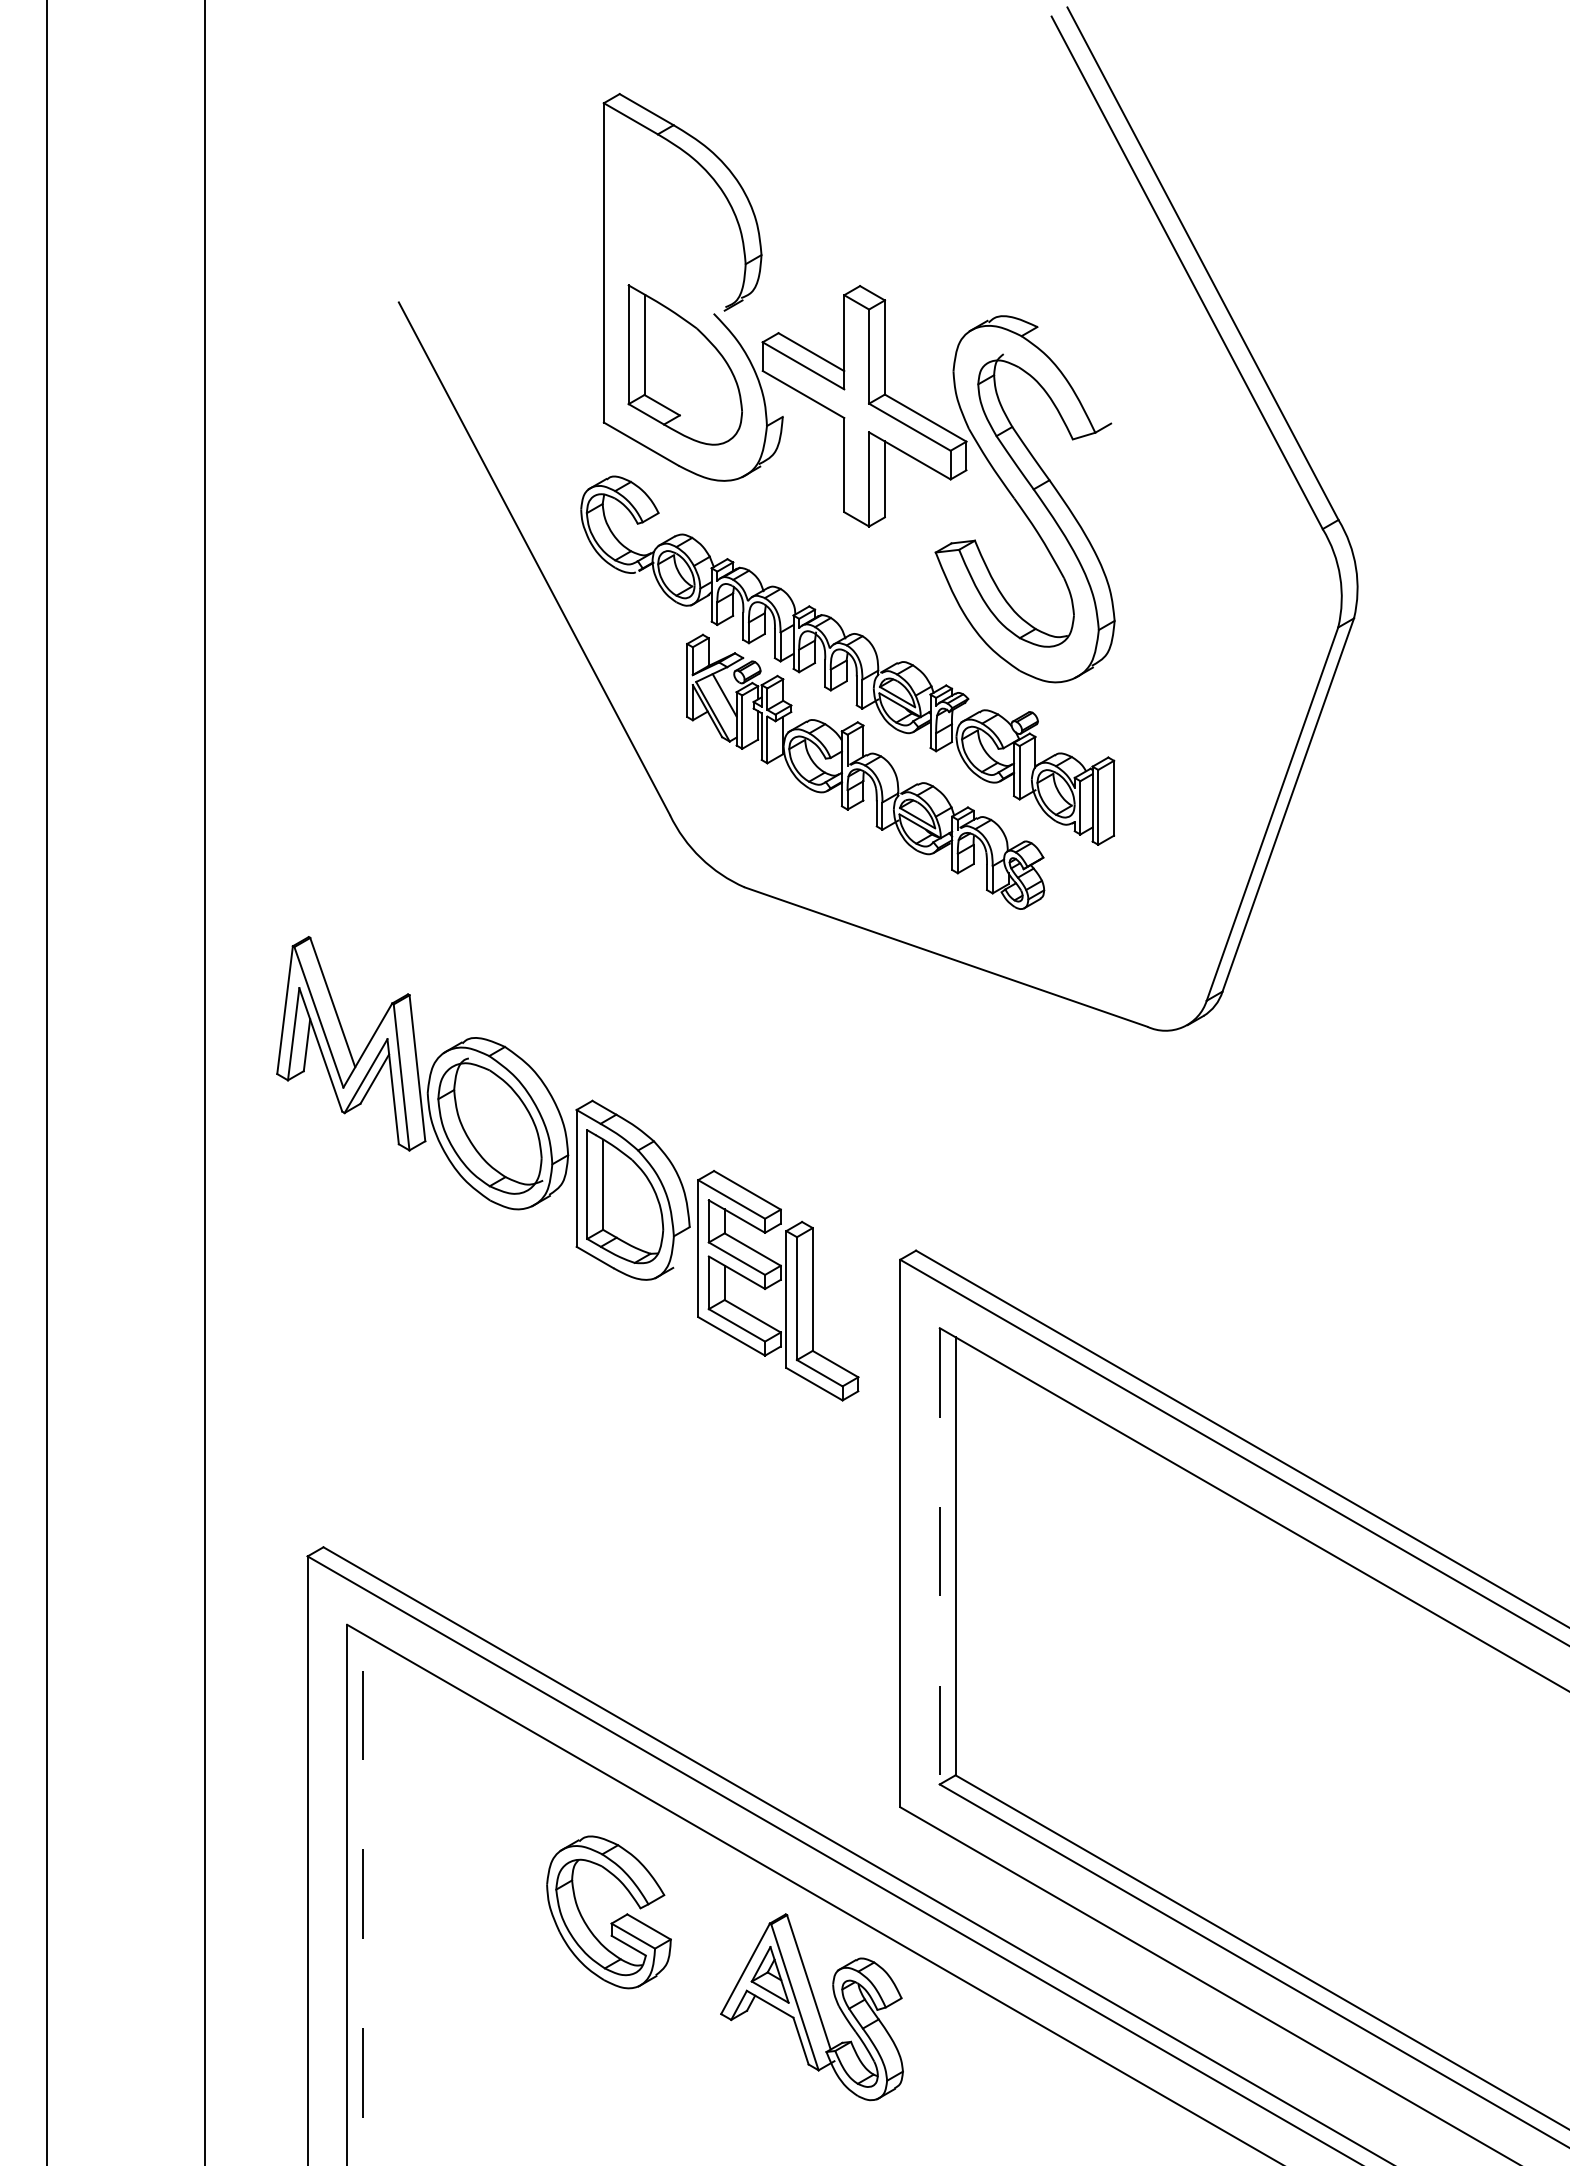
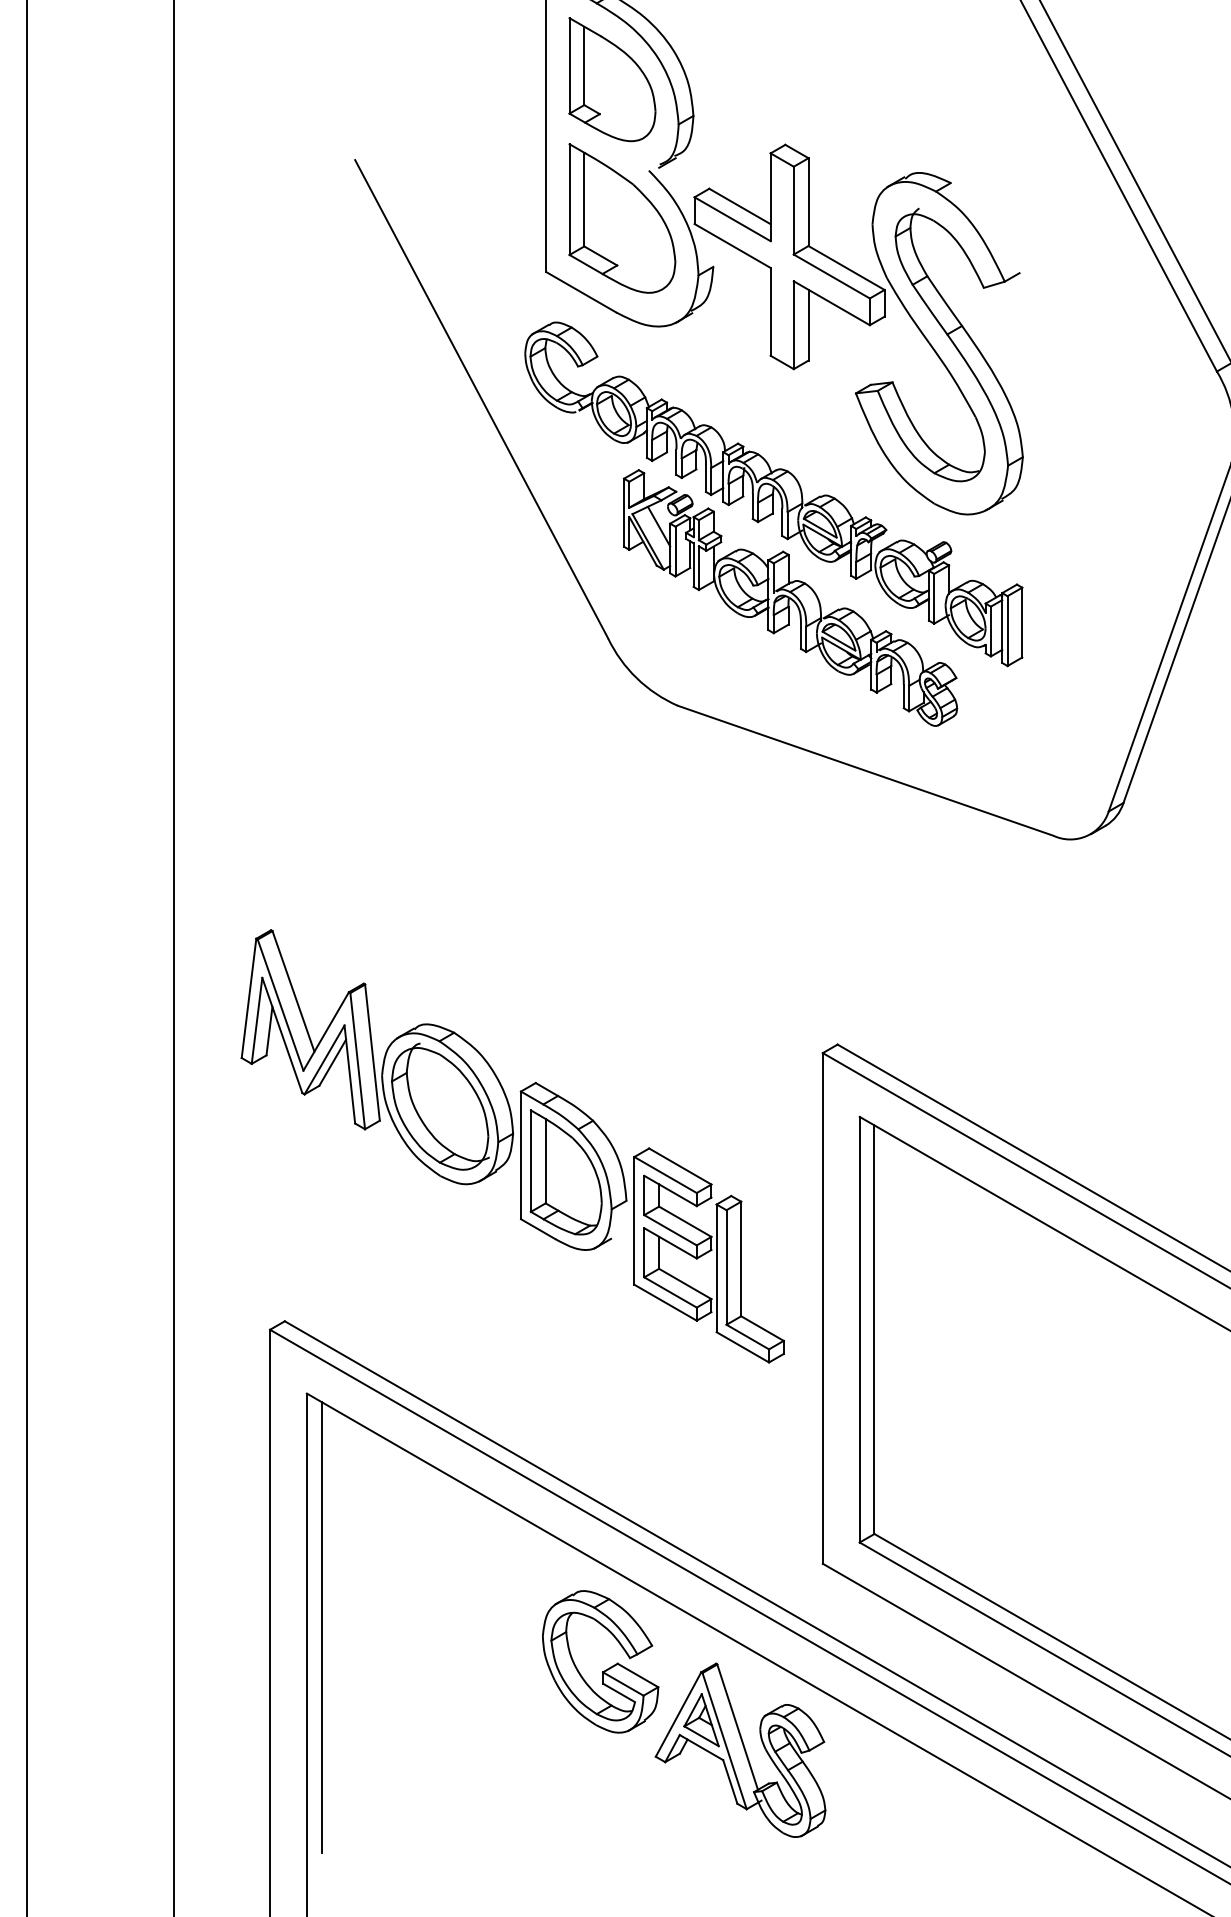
part: (674, 216) -> (612, 79), added
part: (567, 1168) -> (512, 1146), moved
line: (939, 1556) -> (859, 1329), dashed -> solid
line: (363, 1875) -> (322, 1627), dashed -> solid
part: (614, 1920) -> (605, 1669), moved

